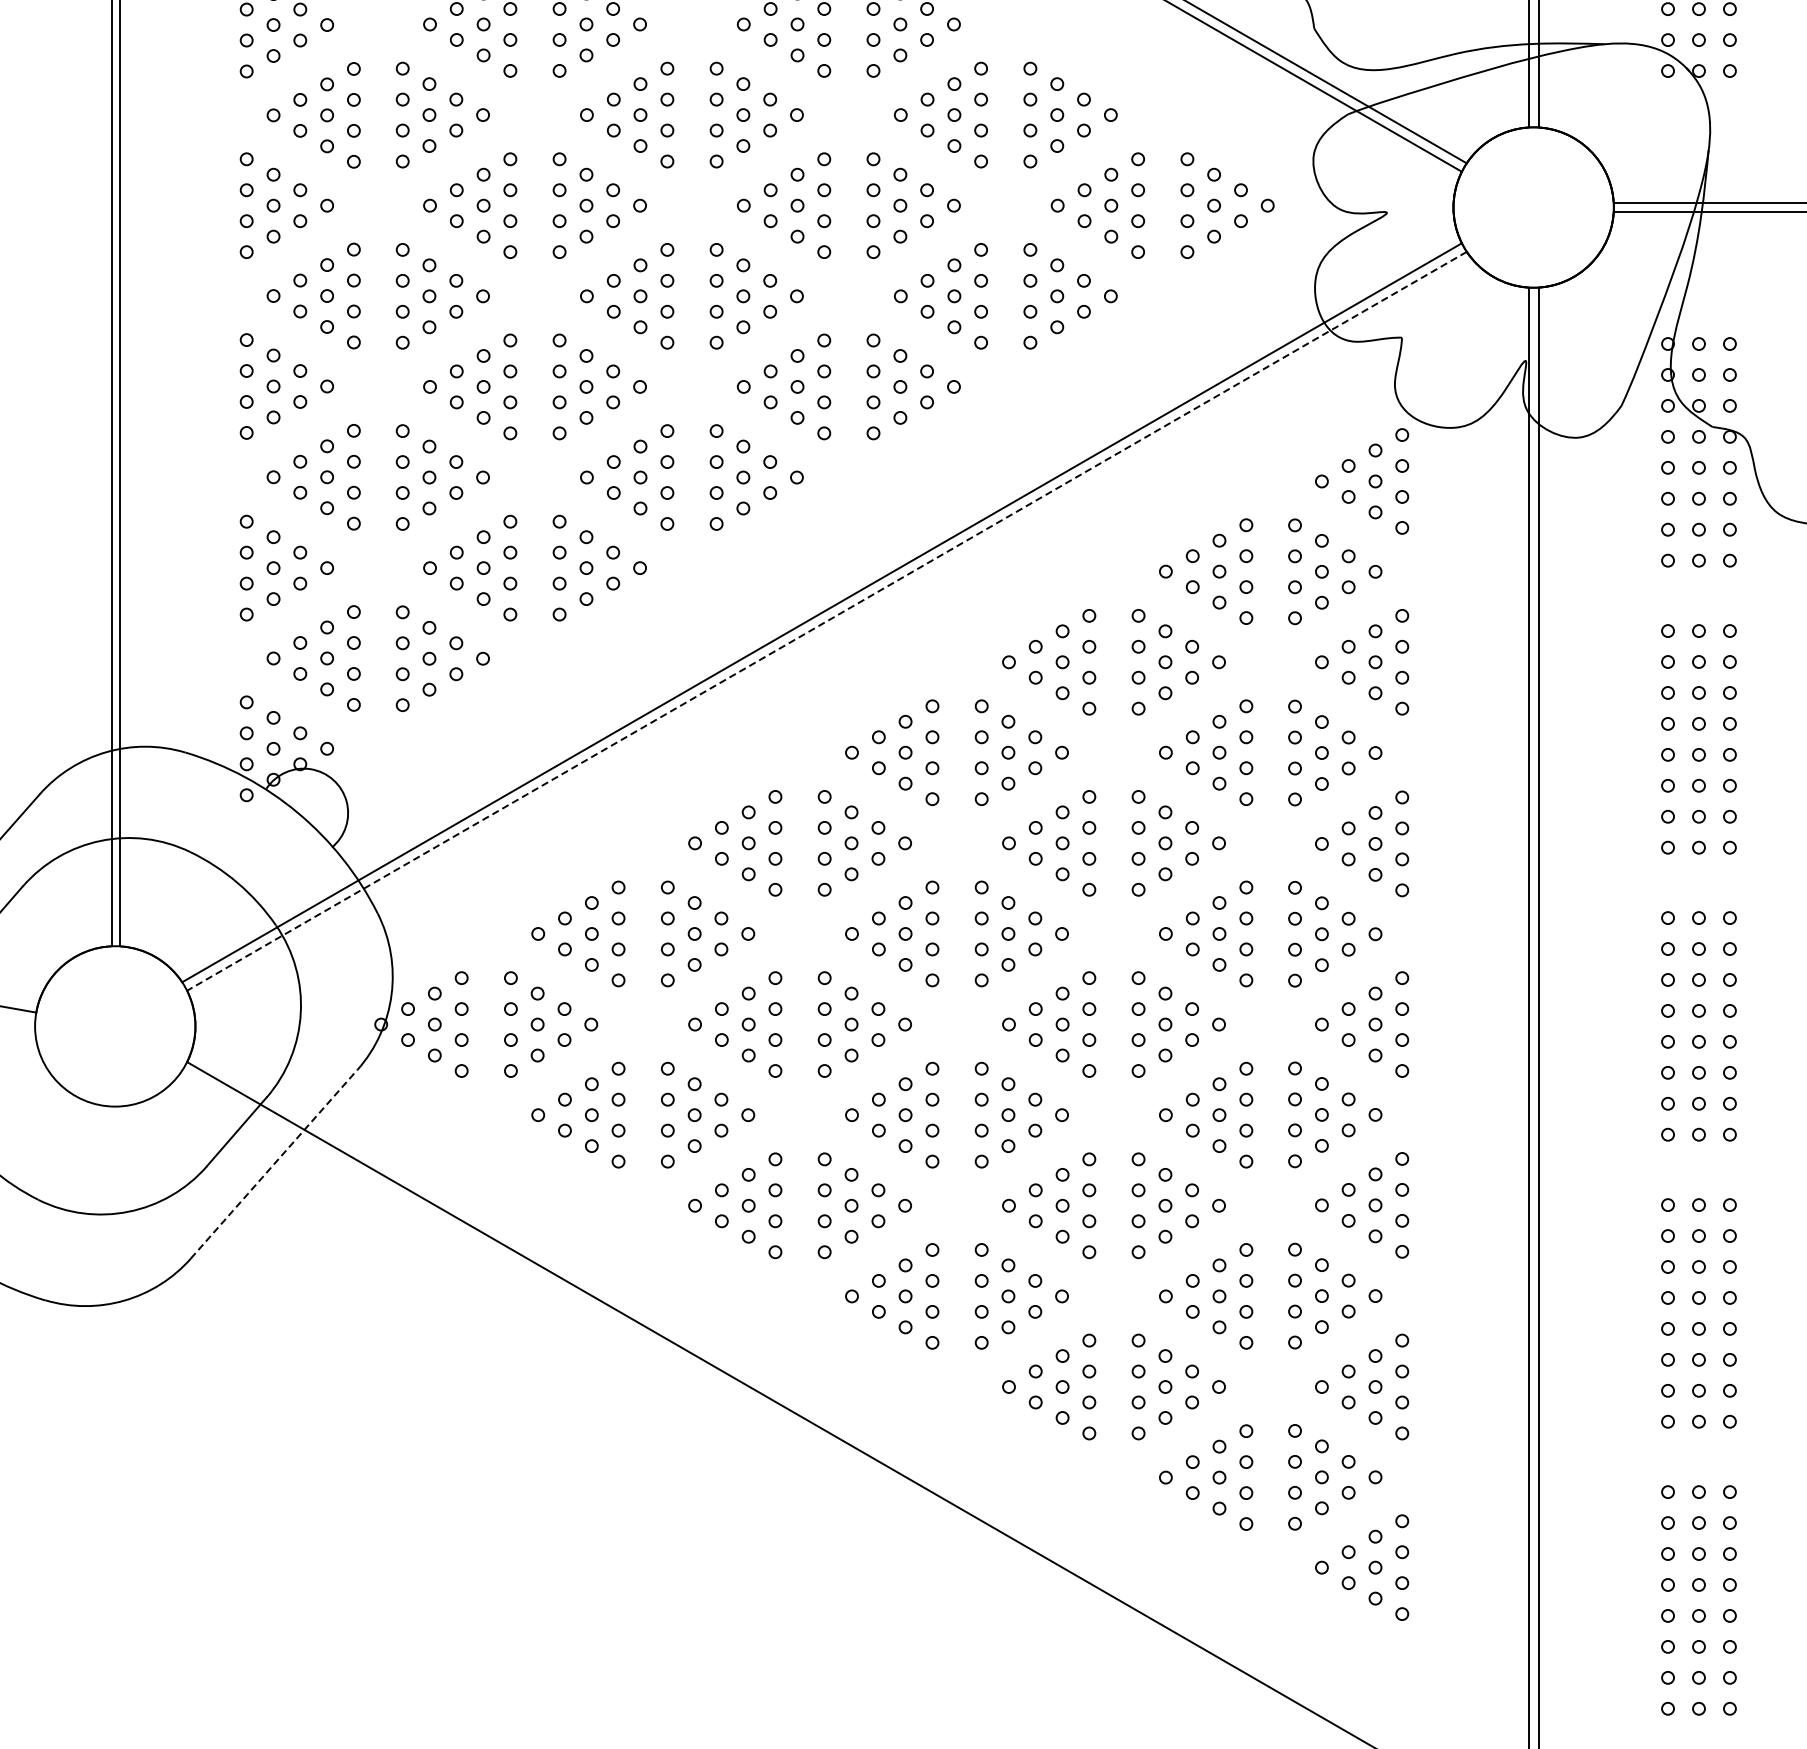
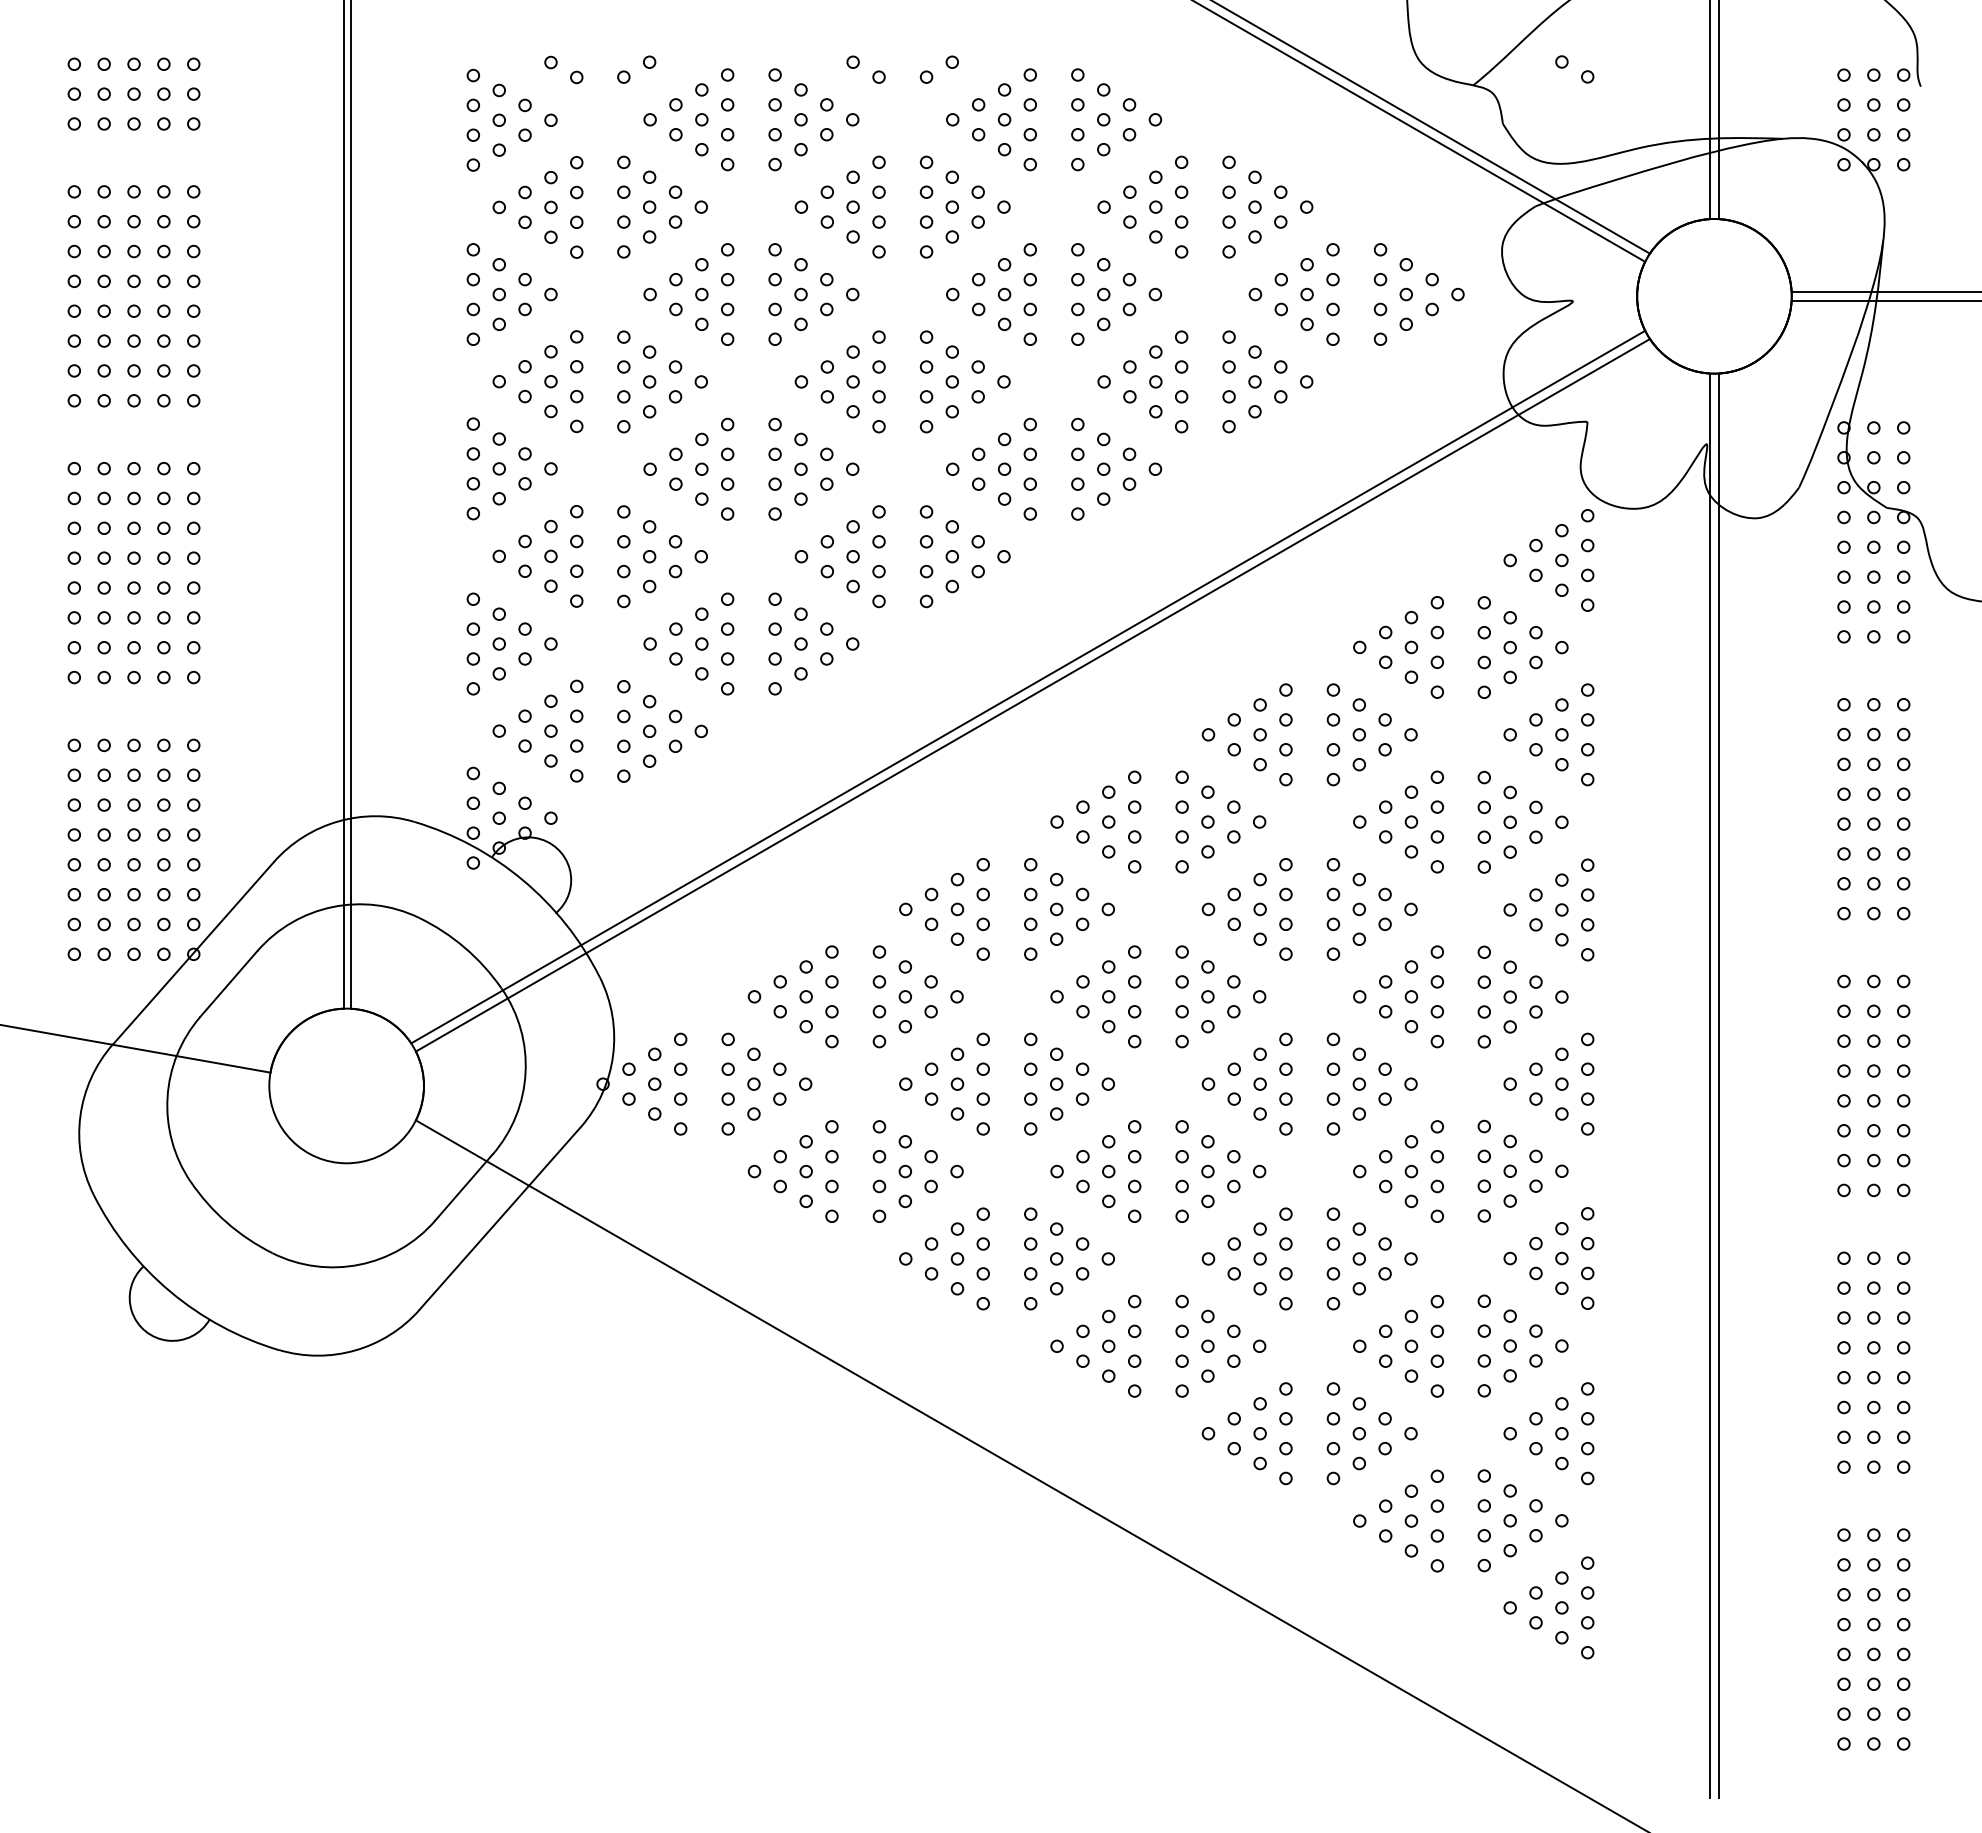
line: (826, 621) -> (1032, 695), dashed -> solid
line: (274, 1163) -> (500, 1218), dashed -> solid

